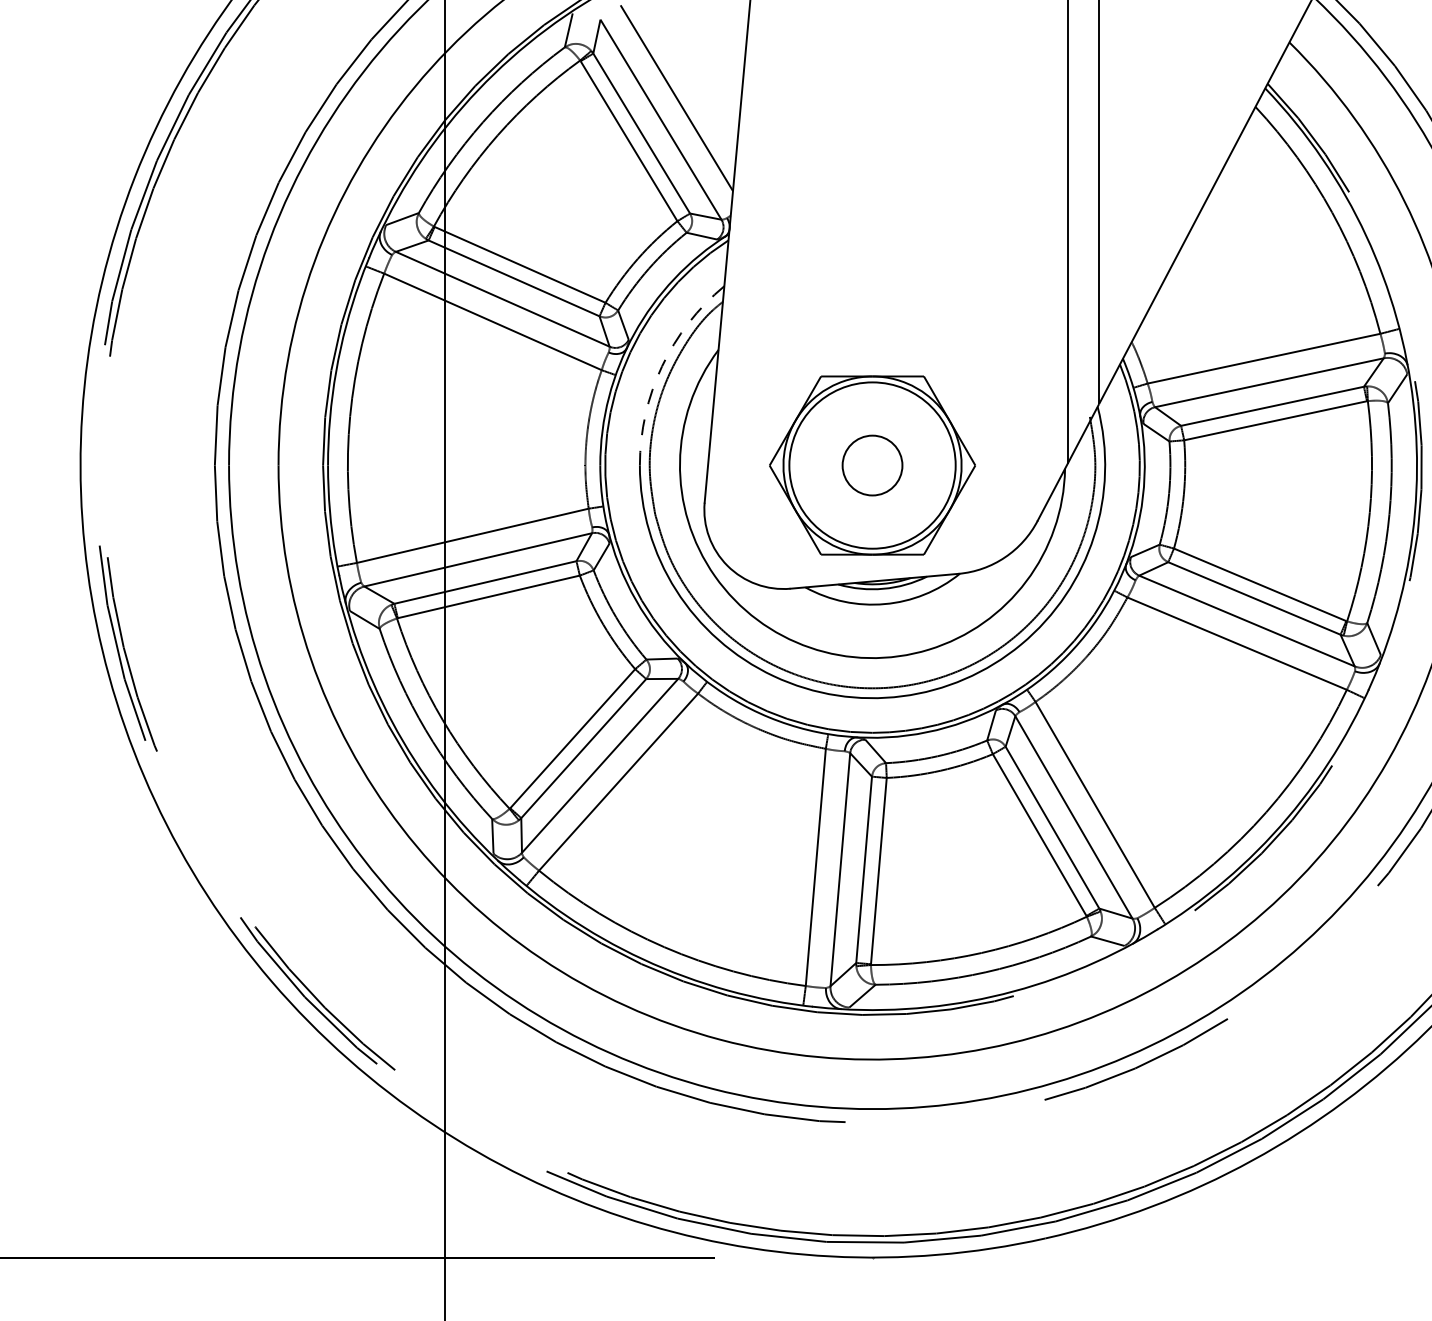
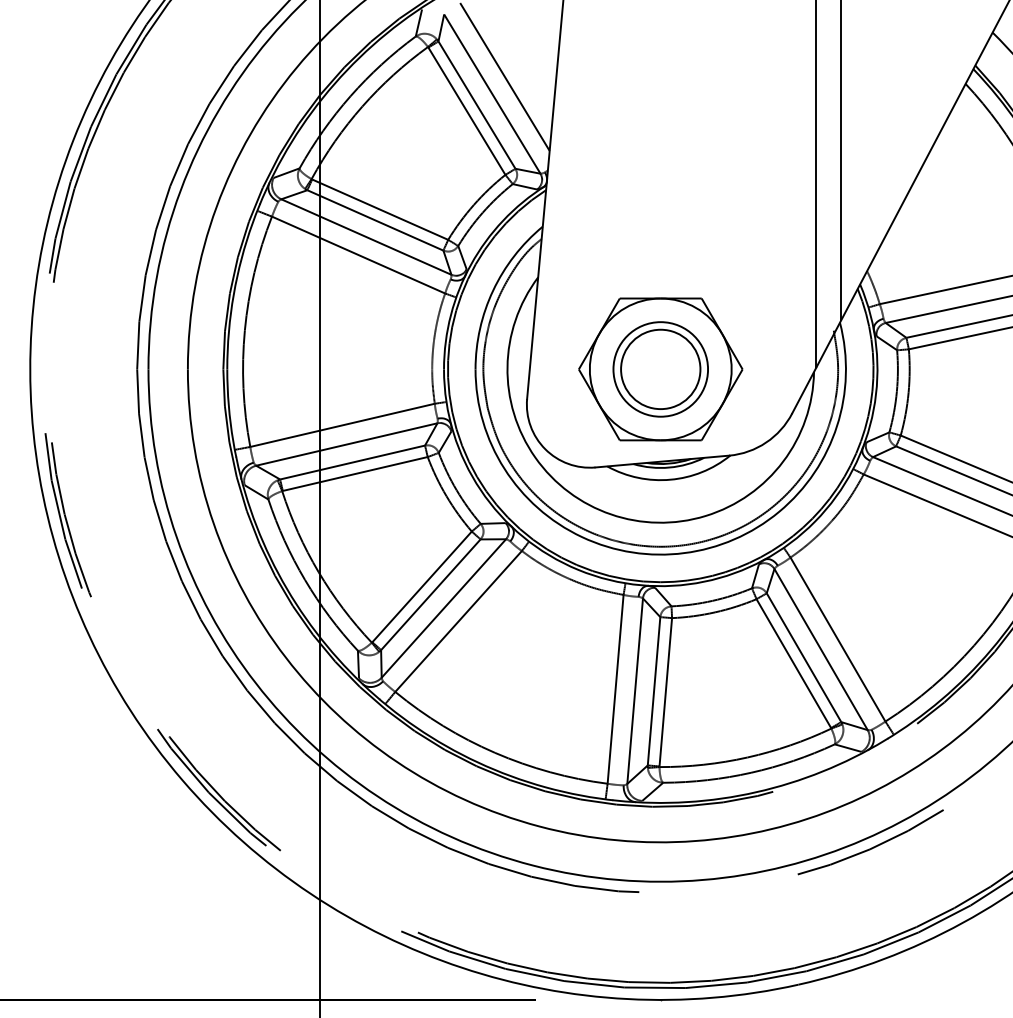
arc: (662, 366) -> (493, 290), dashed -> solid
circle: (872, 465) -> (660, 369), size x0.71
circle: (872, 465) -> (660, 369), size x1.67

